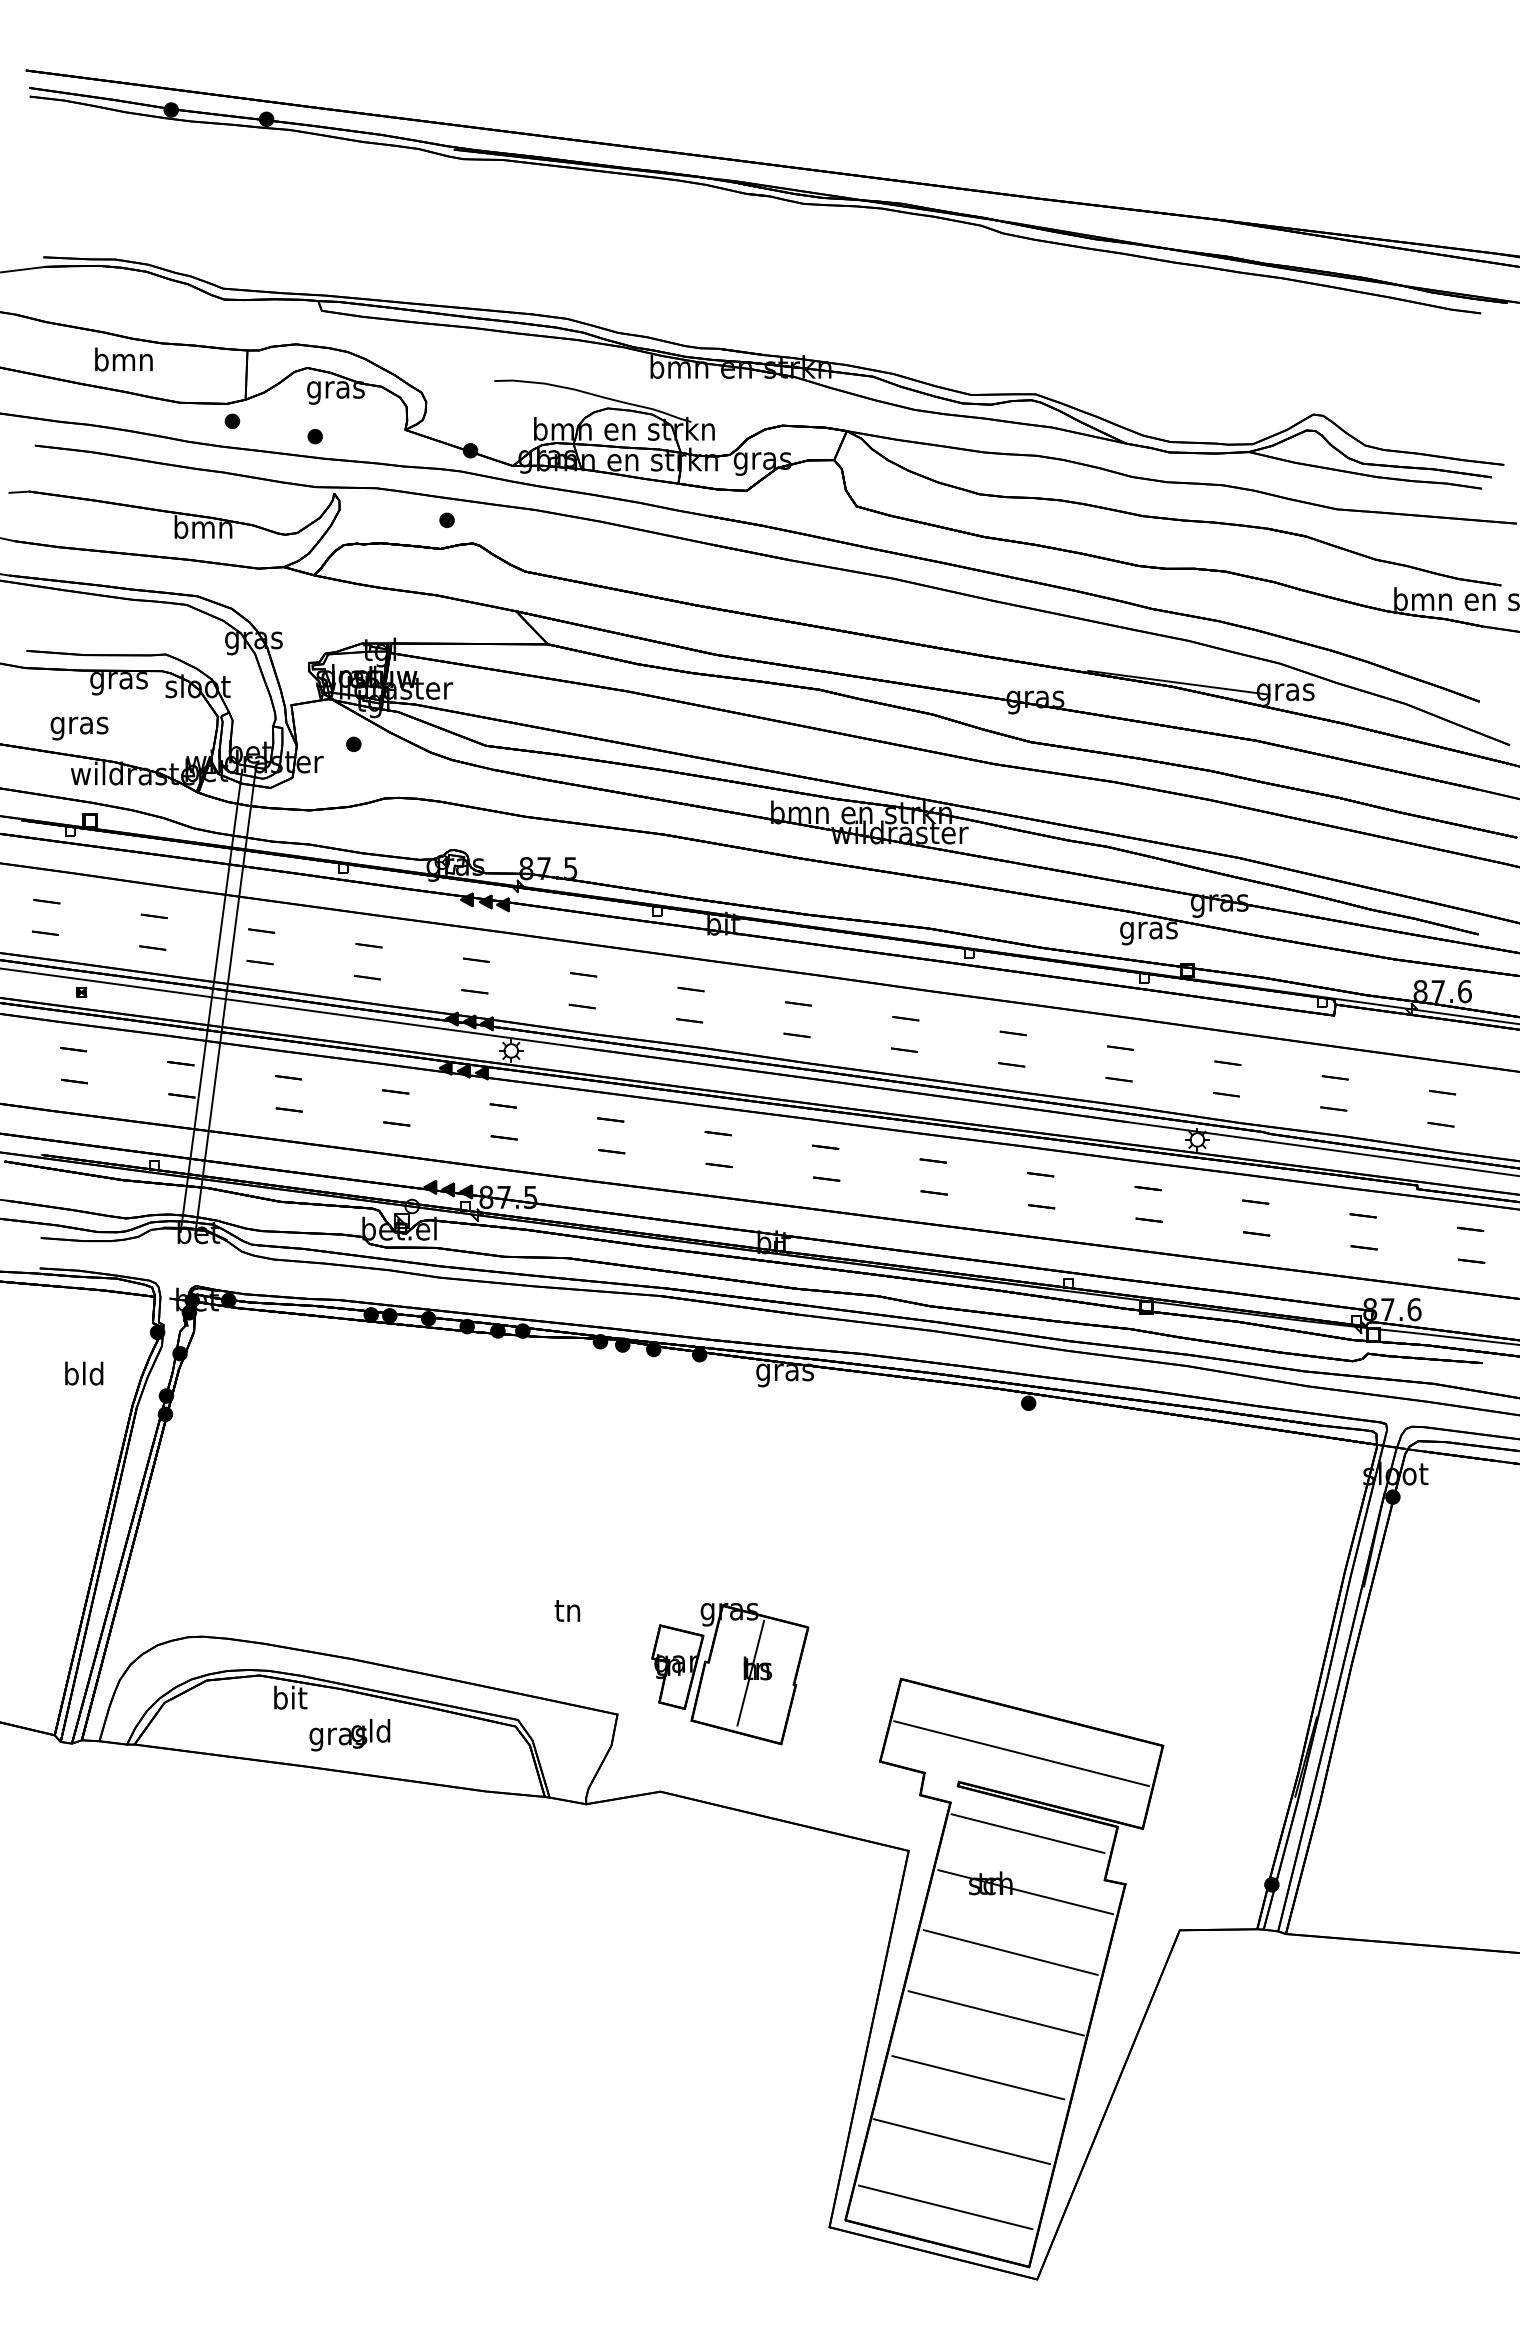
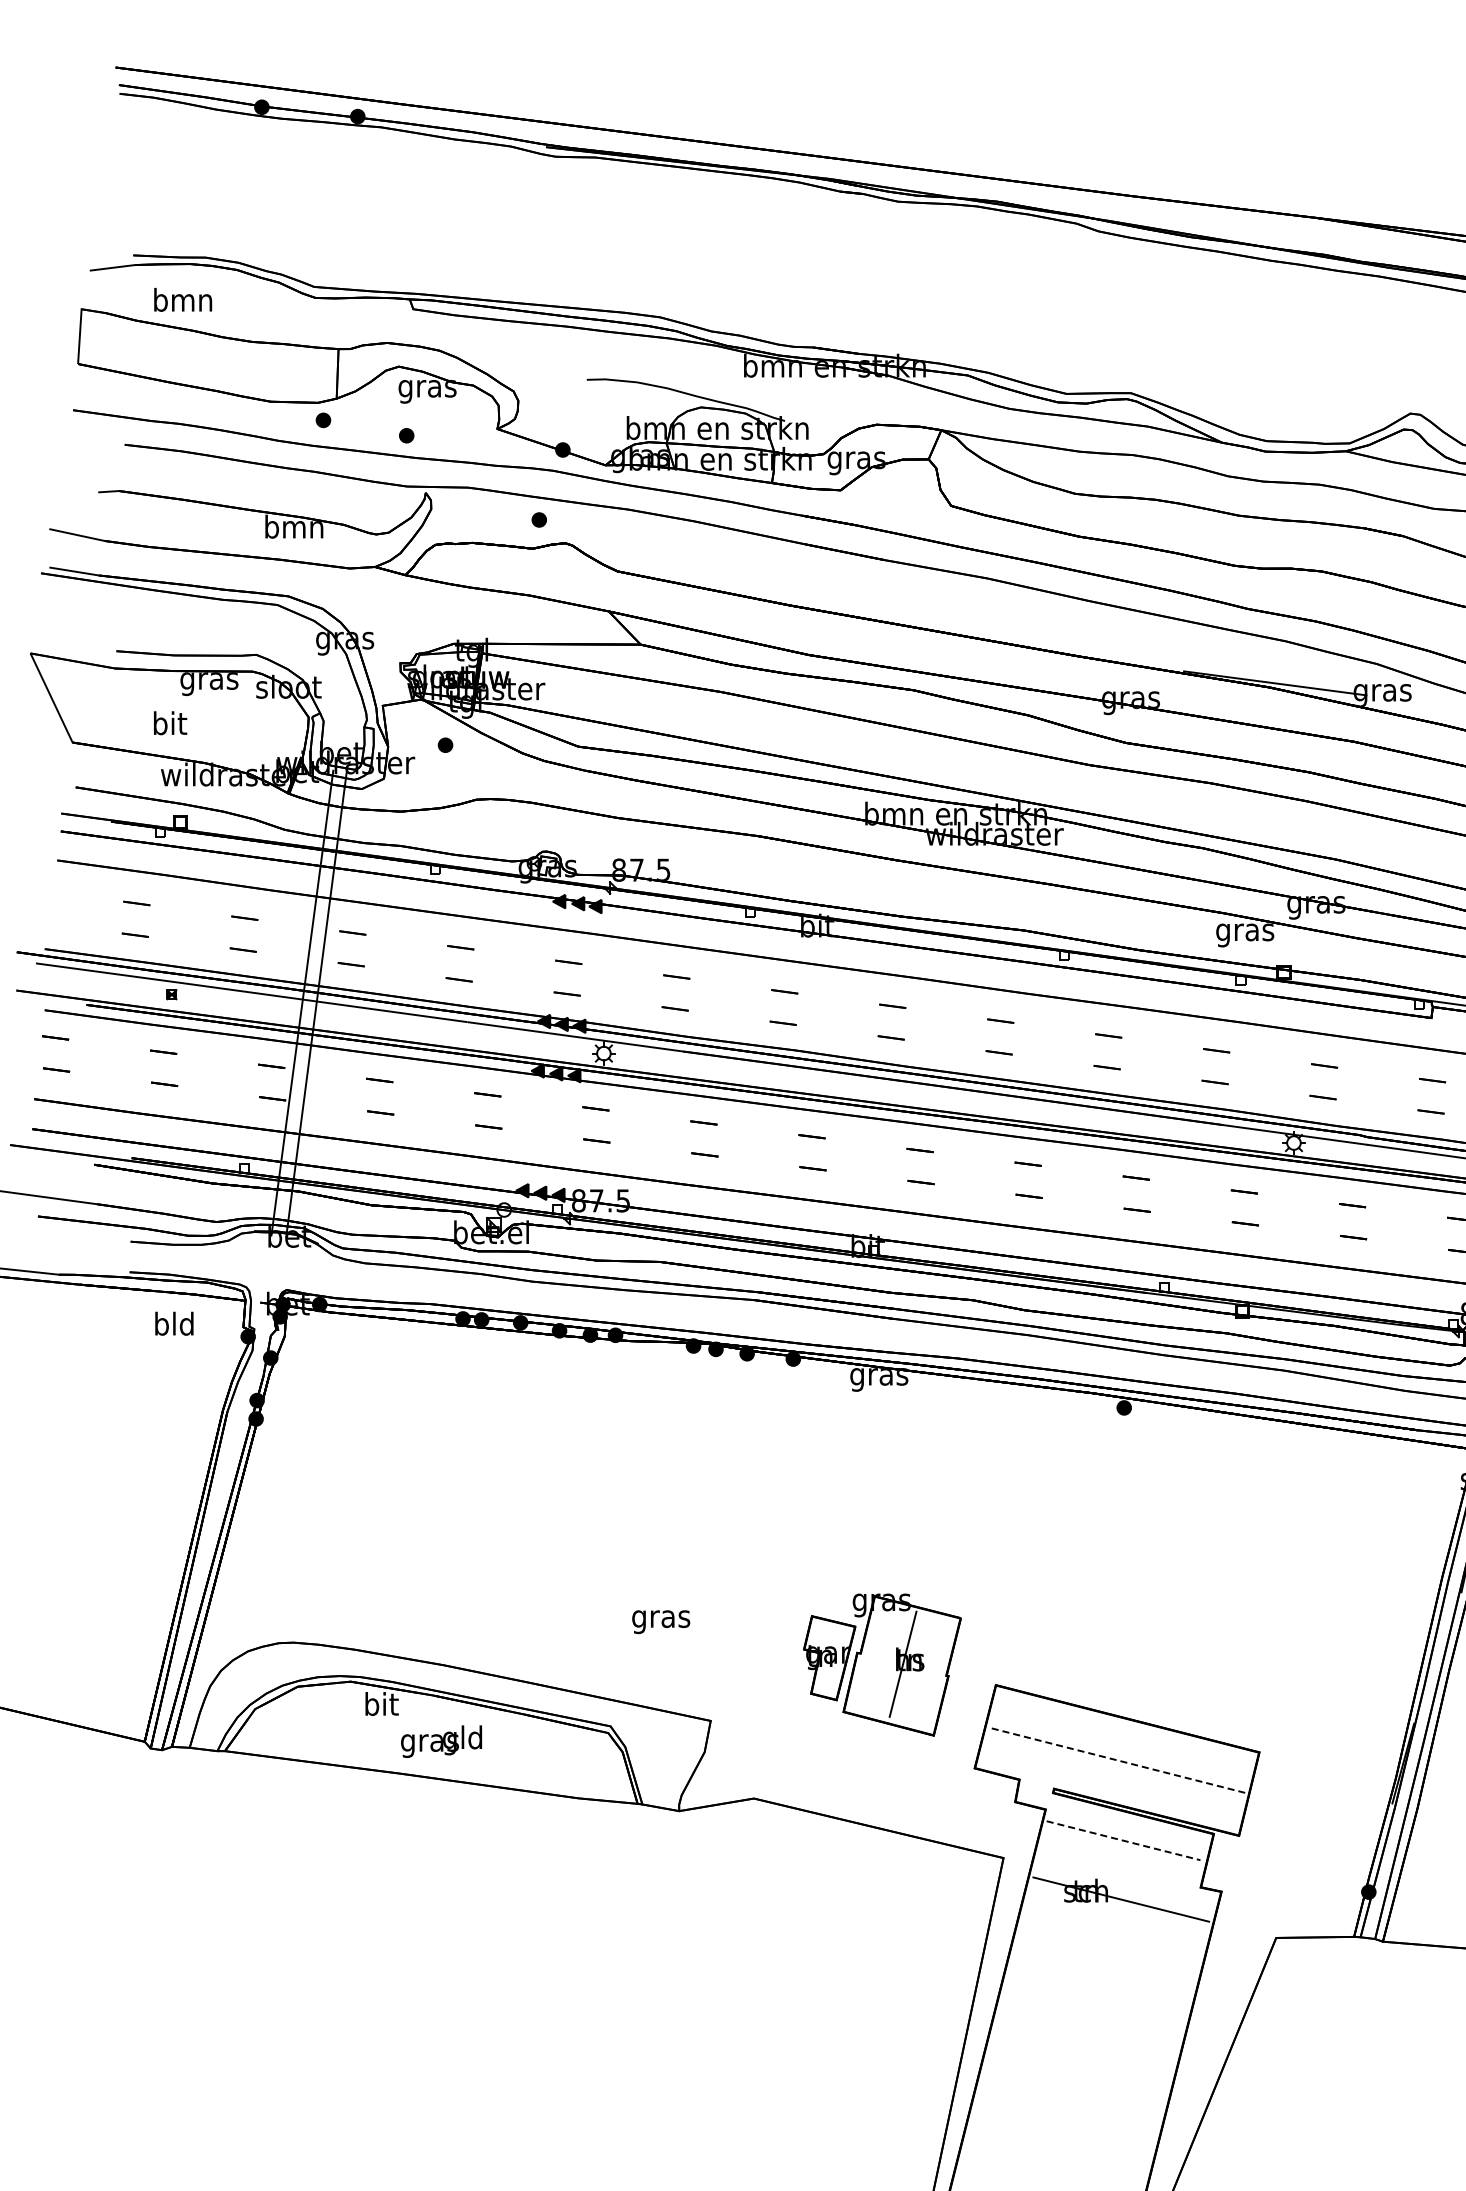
text: (123, 359) -> (182, 299), moved
text: (79, 725) -> (169, 726), gras -> bit
text: (84, 1373) -> (174, 1323), moved
text: (568, 1614) -> (661, 1620), tn -> gras
part: (730, 1674) -> (882, 1665), moved
line: (1021, 1753) -> (1117, 1760), solid -> dashed
line: (1028, 1833) -> (1124, 1840), solid -> dashed
line: (1010, 1952) -> (1105, 1960), removed
line: (995, 2013) -> (1090, 2021), removed
line: (978, 2077) -> (1073, 2085), removed
line: (961, 2141) -> (1056, 2150), removed

